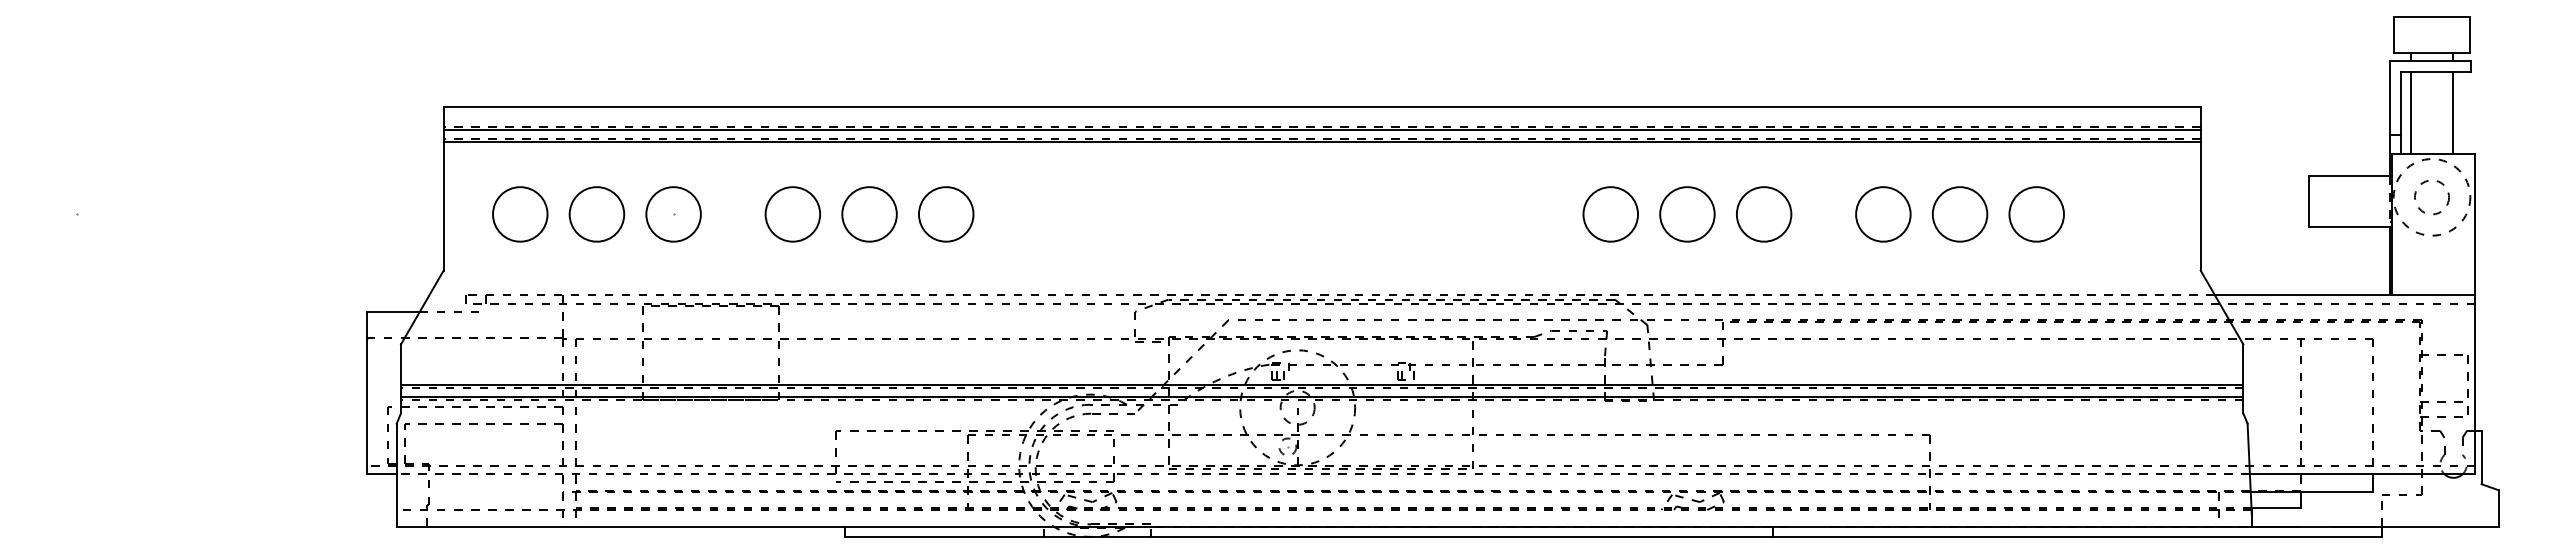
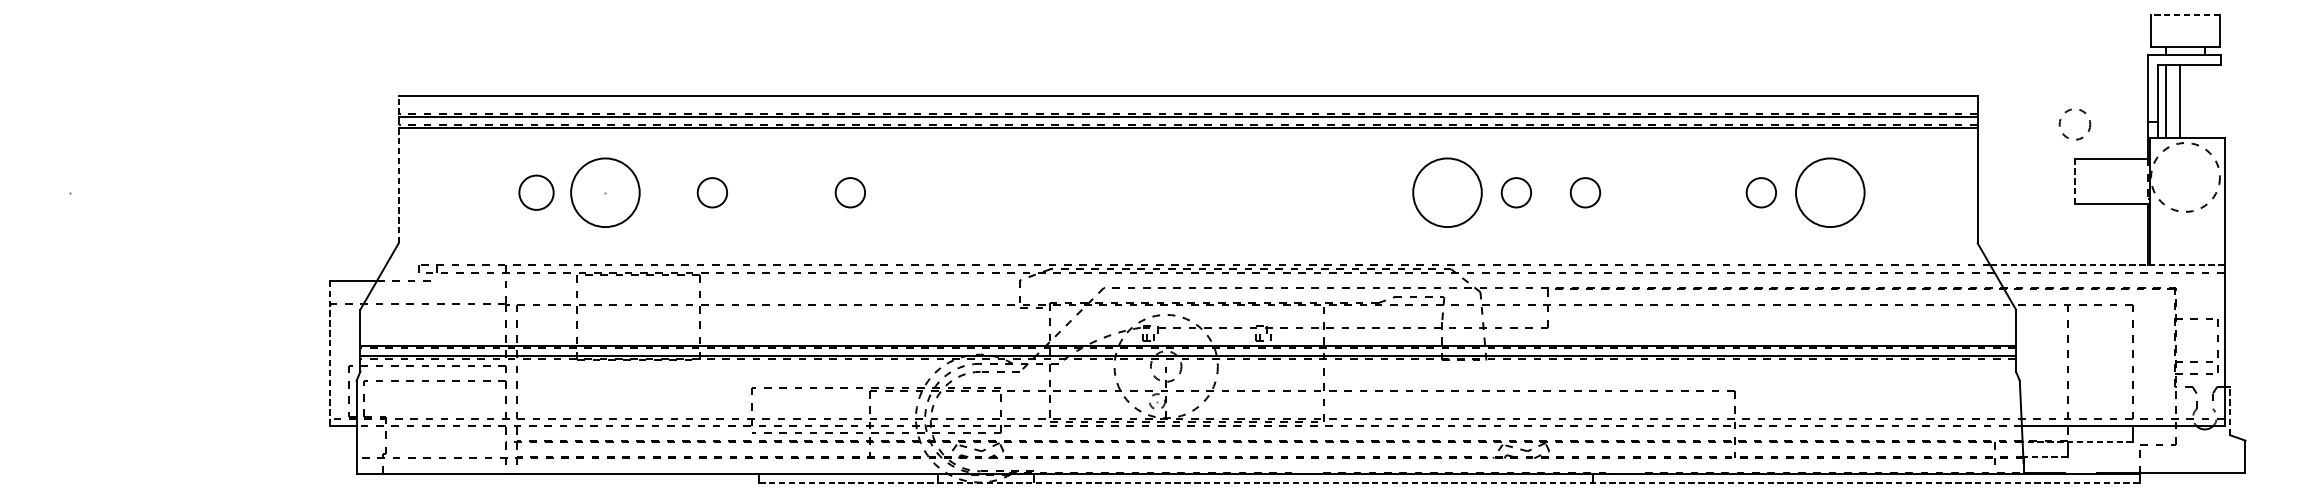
line: (2431, 16) -> (2185, 14), solid -> dashed
line: (2453, 112) -> (2180, 101), moved
line: (443, 188) -> (398, 169), solid -> dashed
circle: (2431, 197) -> (2074, 124), moved
line: (2308, 202) -> (2074, 182), solid -> dashed
circle: (520, 214) -> (467, 192), removed
circle: (596, 214) -> (536, 192), size x0.7
circle: (673, 214) -> (605, 192), size x1.4
circle: (792, 214) -> (712, 192), size x0.6
circle: (869, 214) -> (781, 192), removed
circle: (945, 214) -> (849, 192), size x0.6
circle: (1610, 214) -> (1447, 192), size x1.4
circle: (1687, 214) -> (1516, 192), size x0.6
circle: (1764, 214) -> (1585, 192), size x0.6
circle: (1883, 214) -> (1692, 192), removed
circle: (1959, 214) -> (1760, 192), size x0.6
circle: (2036, 214) -> (1830, 192), size x1.4
line: (2344, 295) -> (2106, 265), solid -> dashed
line: (366, 393) -> (329, 353), solid -> dashed
line: (2481, 457) -> (2229, 411), solid -> dashed
line: (2311, 492) -> (2077, 442), solid -> dashed
line: (2276, 507) -> (2045, 456), solid -> dashed
line: (1613, 537) -> (1449, 483), solid -> dashed

